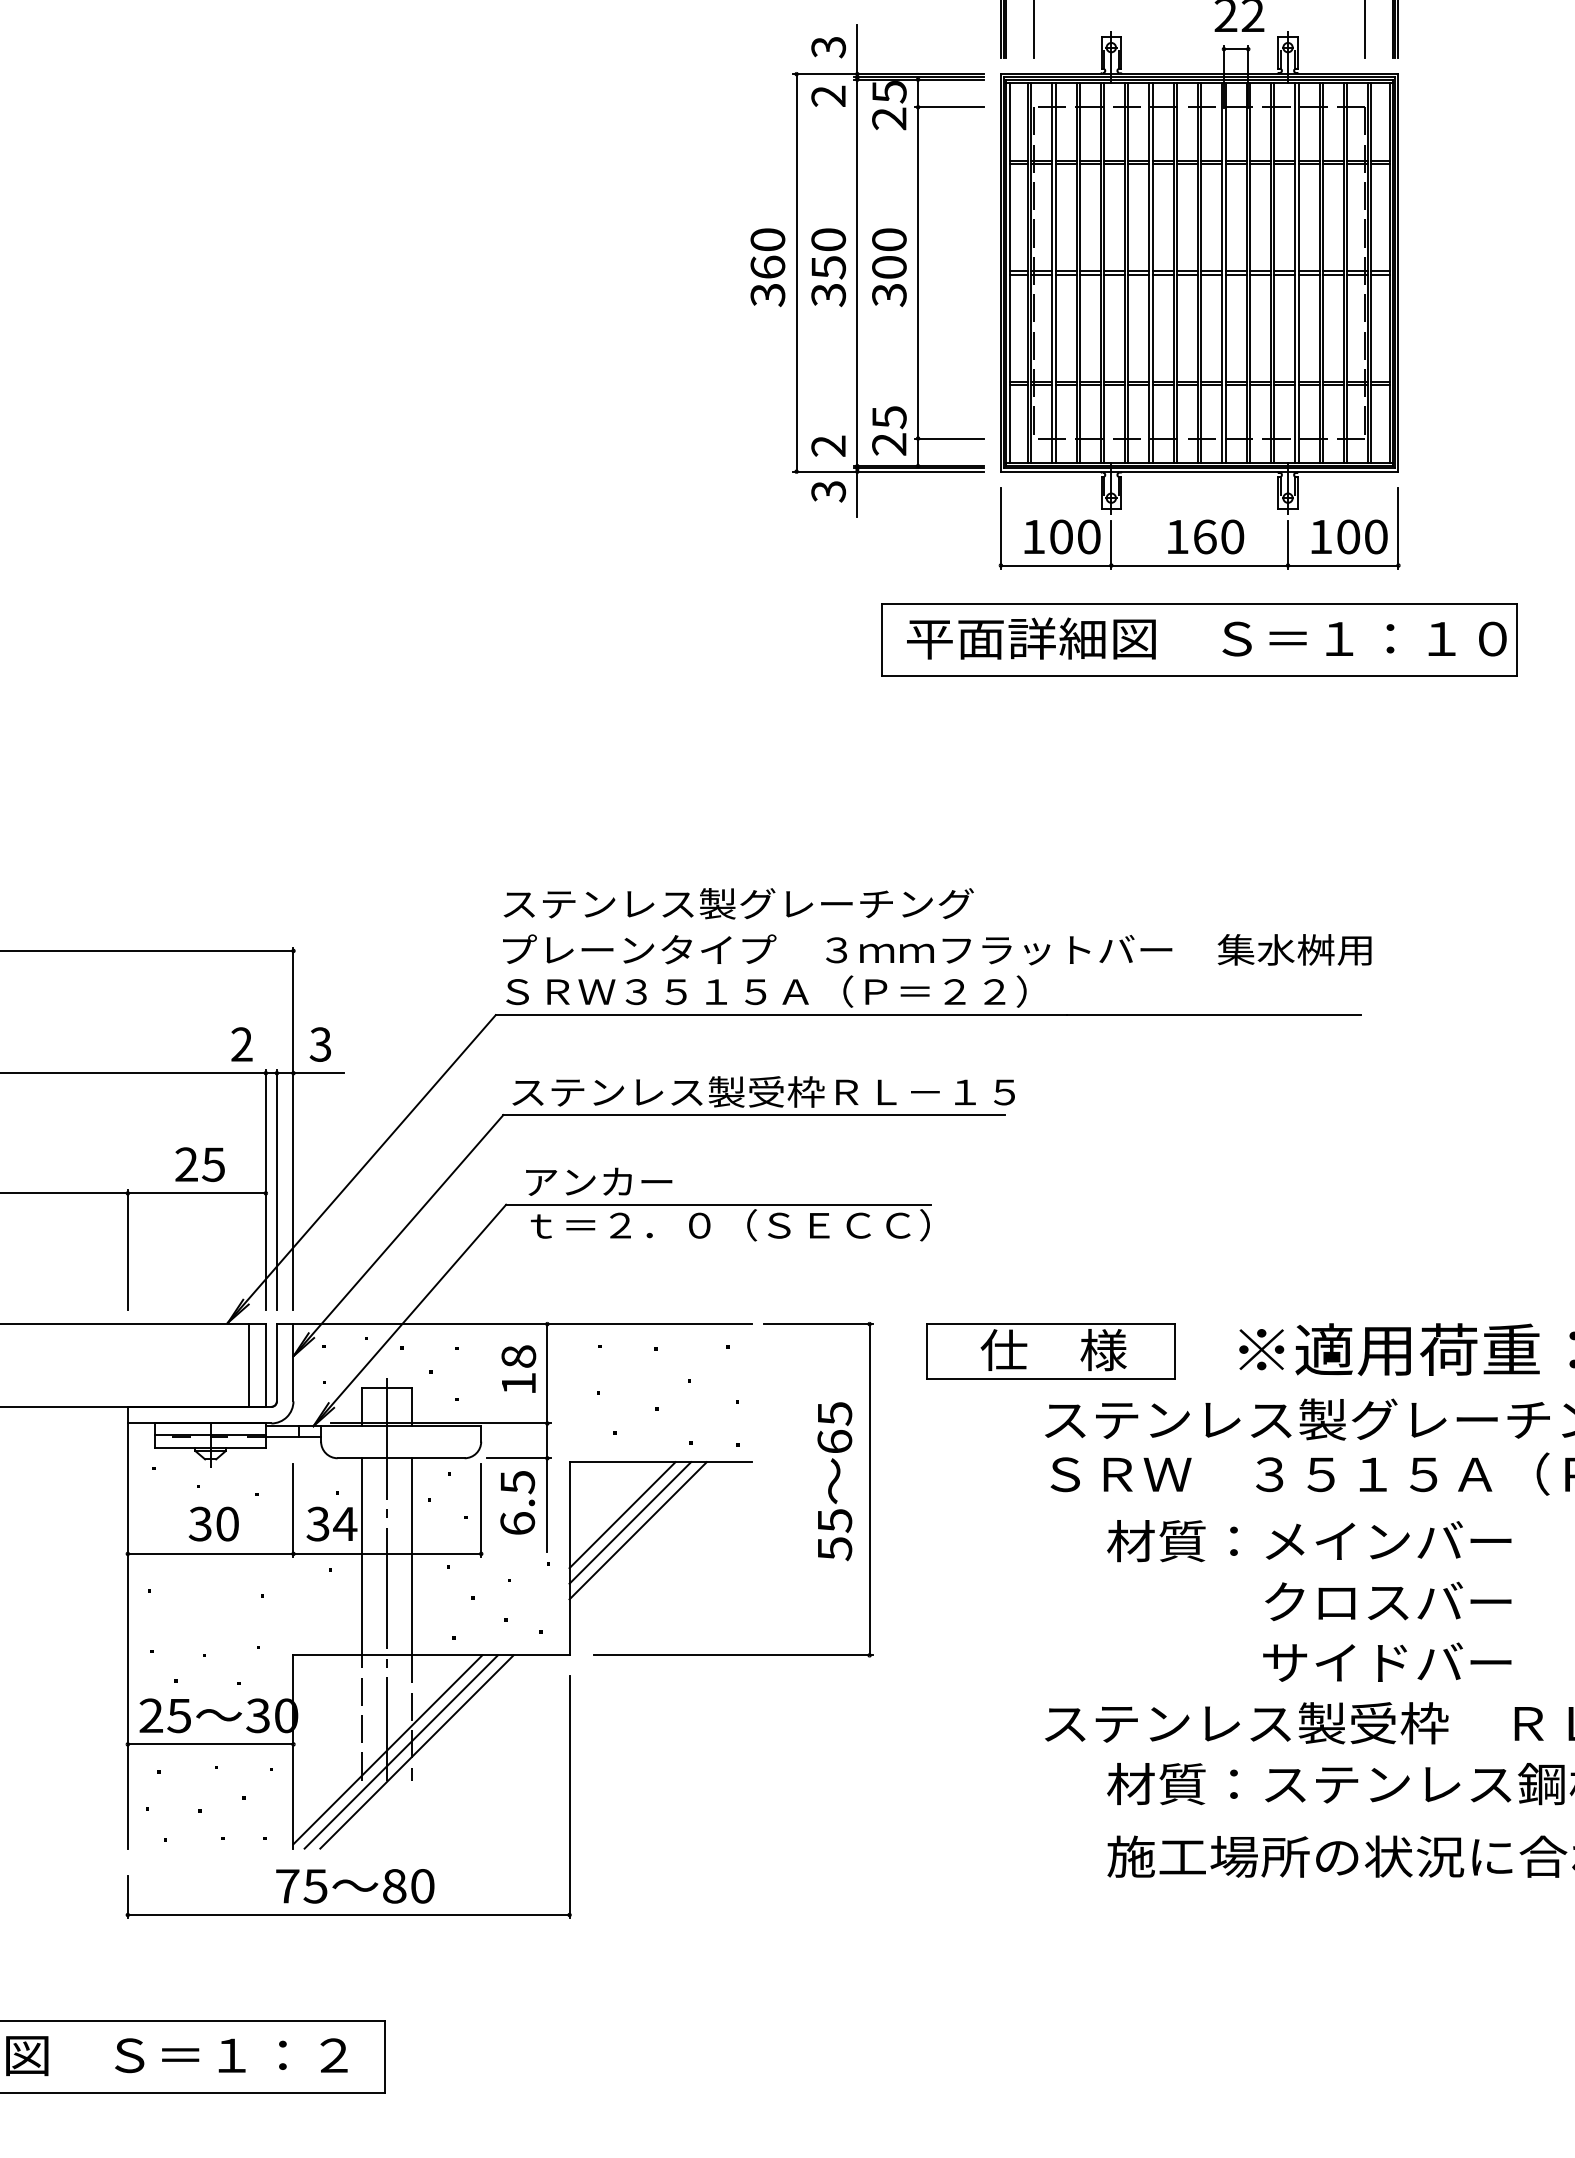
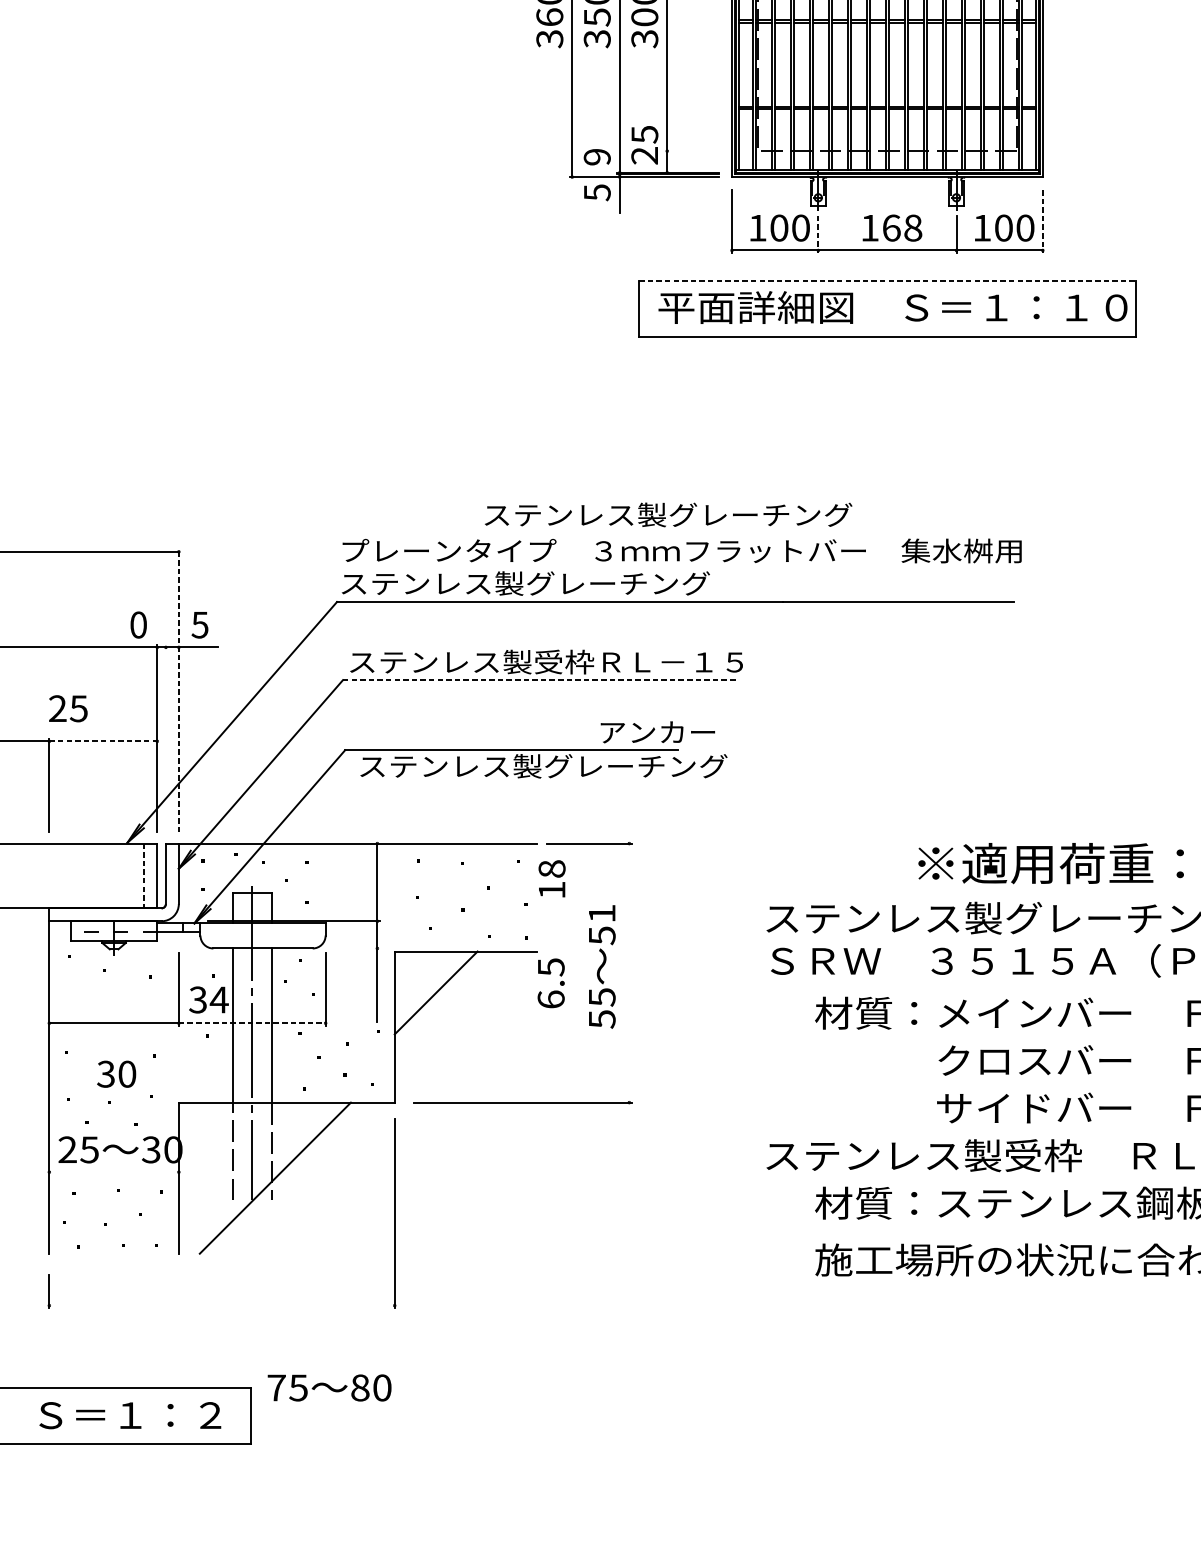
line: (949, 438) -> (691, 151), removed
text: (828, 445) -> (597, 156), 2 -> 9
text: (828, 491) -> (597, 192), 3 -> 5
line: (1398, 529) -> (1042, 222), solid -> dashed
text: (1232, 536) -> (913, 227), 160 -> 168
line: (1111, 544) -> (818, 234), solid -> dashed
line: (1200, 604) -> (888, 280), solid -> dashed
text: (738, 903) -> (668, 514), moved
text: (763, 991) -> (546, 583), ＳＲＷ３５１５Ａ（Ｐ＝２２） -> ステンレス製グレーチング
text: (241, 1044) -> (138, 624), 2 -> 0
text: (320, 1044) -> (199, 624), 3 -> 5
line: (754, 1115) -> (539, 680), solid -> dashed
line: (293, 1128) -> (178, 690), solid -> dashed
text: (199, 1164) -> (67, 708), moved
text: (599, 1181) -> (658, 732), moved
line: (276, 1189) -> (165, 738), removed
line: (197, 1193) -> (103, 741), solid -> dashed
text: (760, 1225) -> (544, 766), ｔ＝２．０（ＳＥＣＣ） -> ステンレス製グレーチング
part: (1050, 1351) -> (770, 865), removed
line: (249, 1366) -> (144, 876), solid -> dashed
text: (518, 1368) -> (551, 878), moved
text: (834, 1428) -> (601, 925), 65 -> 51
line: (210, 1434) -> (113, 929), removed
line: (518, 1458) -> (354, 948), removed
line: (869, 1489) -> (629, 972), removed
text: (517, 1502) -> (551, 983), moved
line: (630, 1522) -> (442, 998), removed
text: (213, 1523) -> (116, 1073), moved
line: (637, 1530) -> (447, 1004), removed
line: (387, 1553) -> (252, 1022), solid -> dashed
line: (210, 1744) -> (113, 1172), removed
line: (387, 1749) -> (252, 1176), removed
line: (400, 1751) -> (262, 1177), removed
text: (355, 1886) -> (329, 1388), moved
line: (348, 1915) -> (221, 1306), removed

